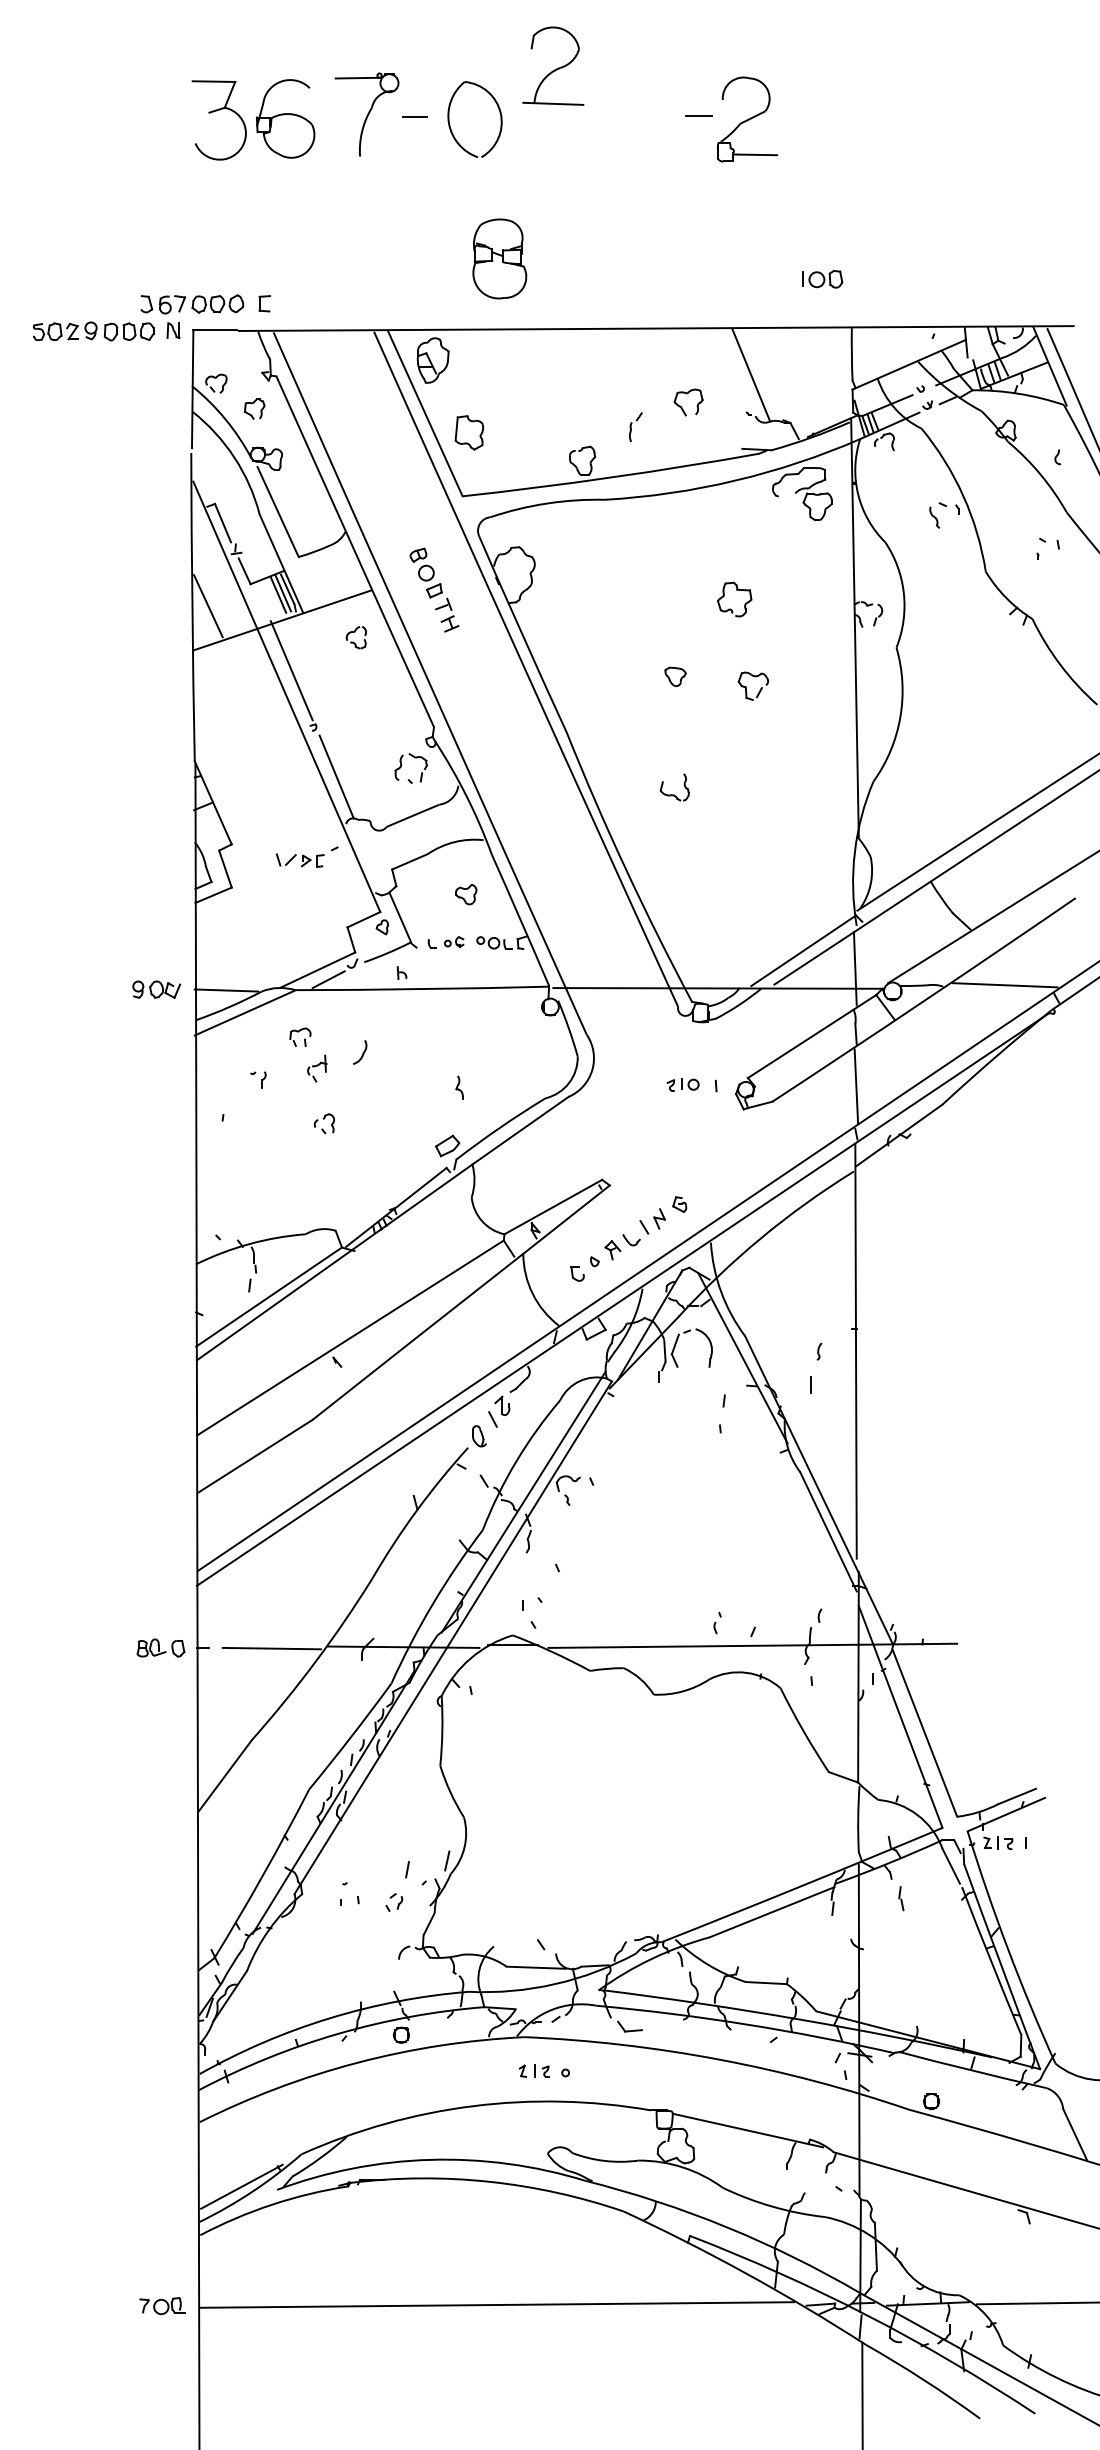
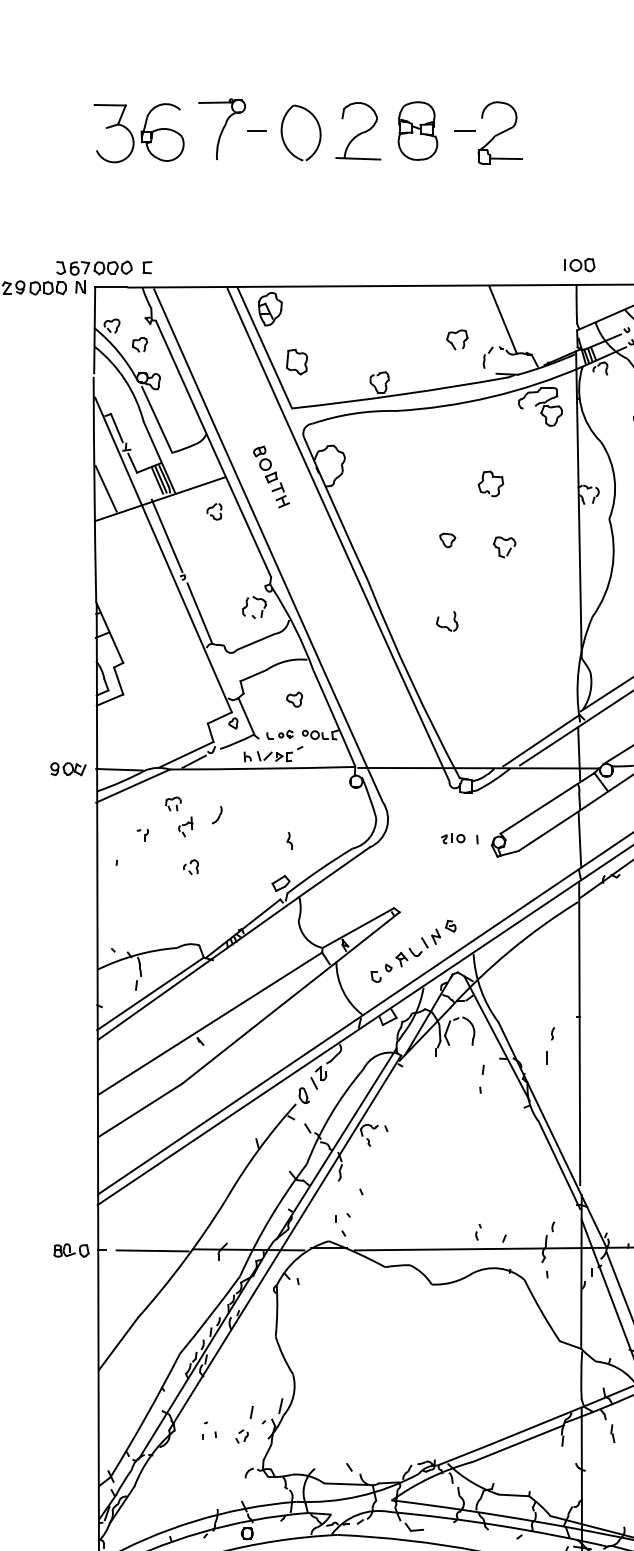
part: (553, 65) -> (358, 130), moved
part: (499, 258) -> (417, 130), moved
part: (822, 279) -> (580, 265), moved
part: (635, 427) -> (487, 358), moved
part: (307, 856) -> (280, 753), moved

